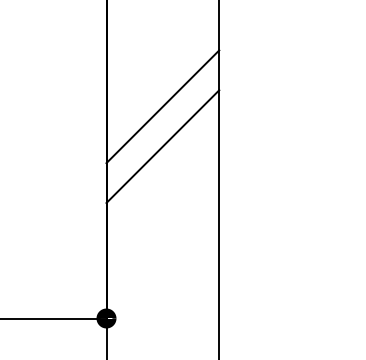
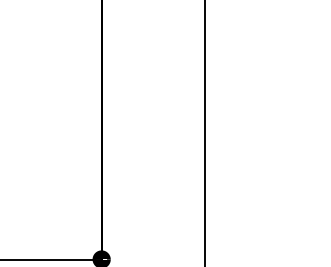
line: (162, 106) -> (152, 66), removed
line: (162, 146) -> (152, 102), removed

